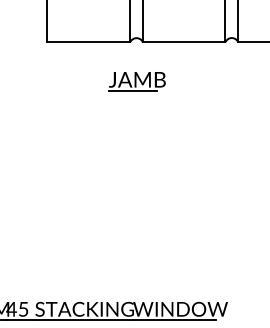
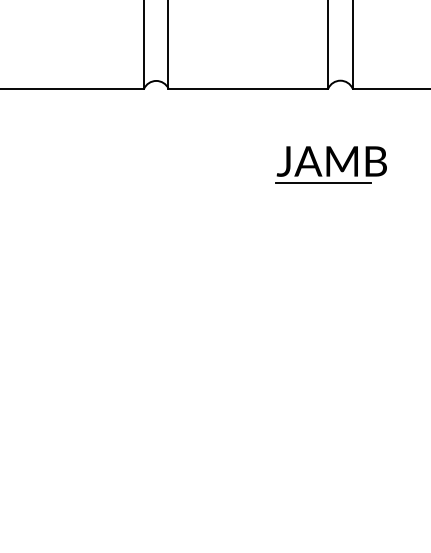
part: (136, 81) -> (330, 164), moved

